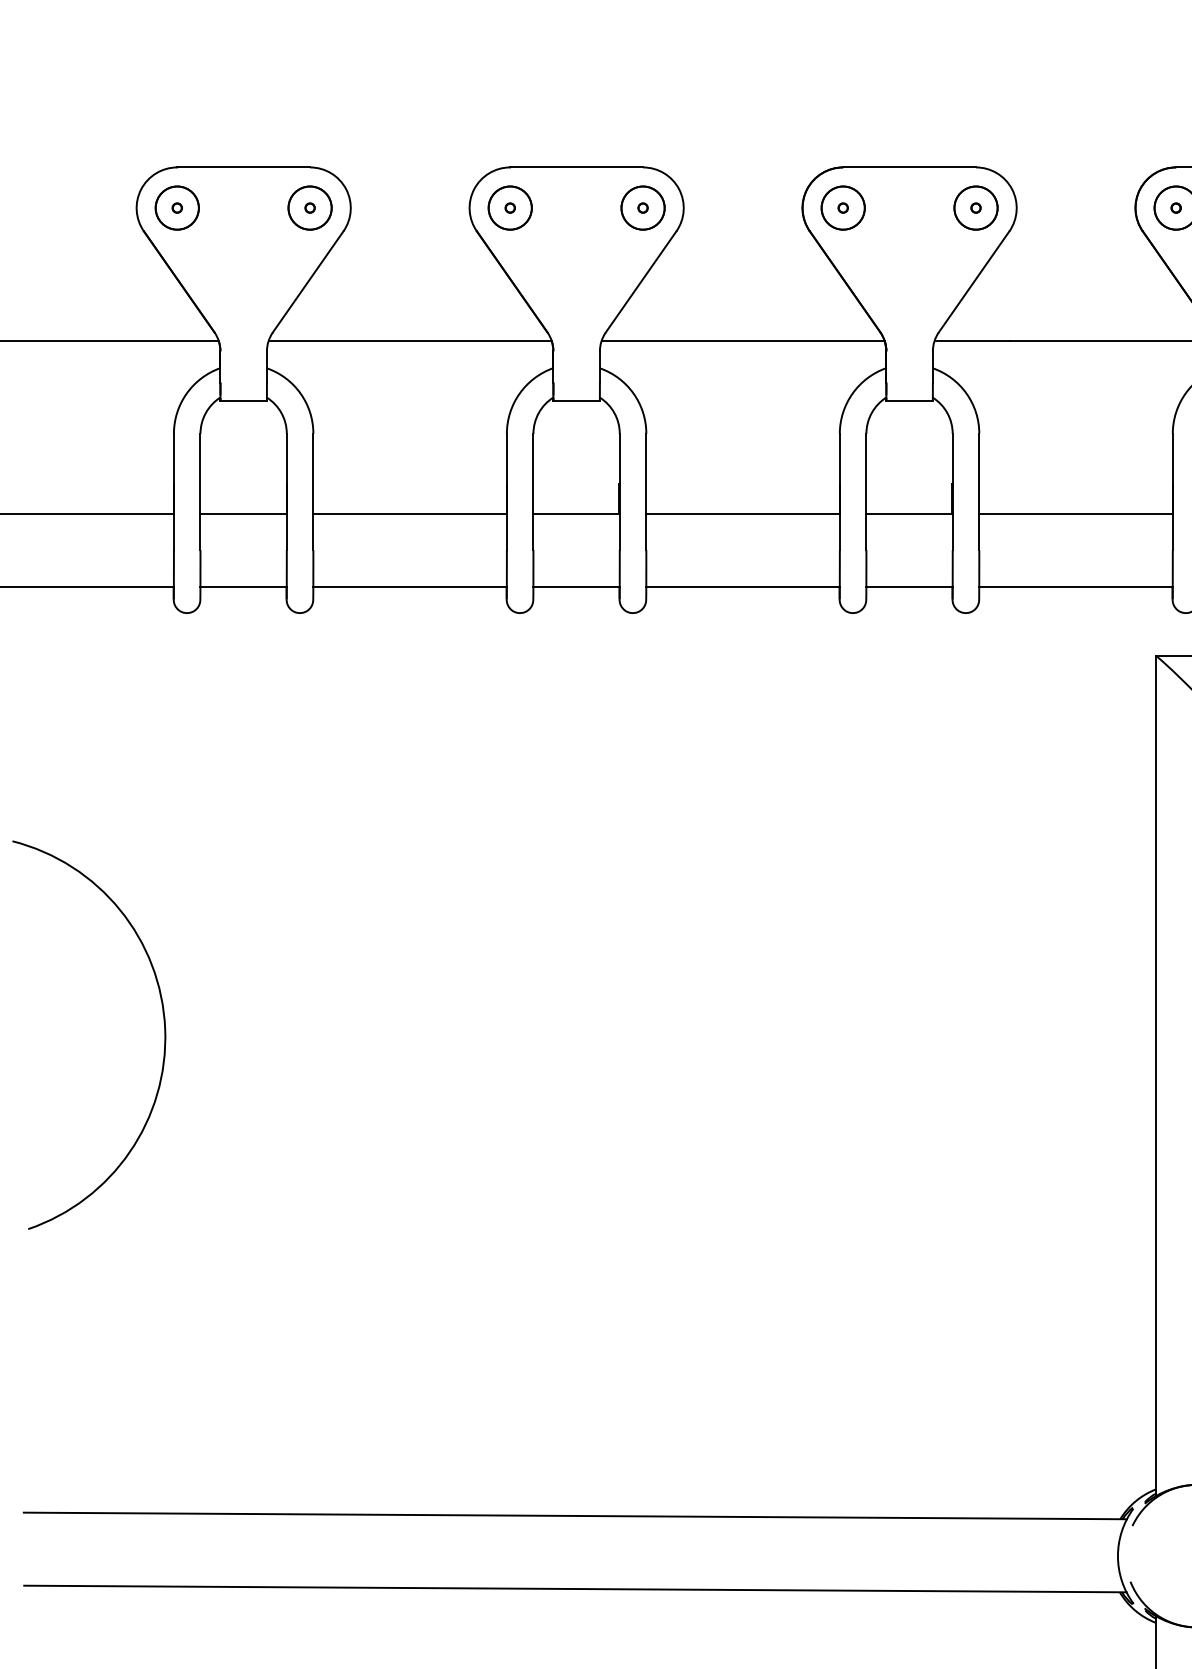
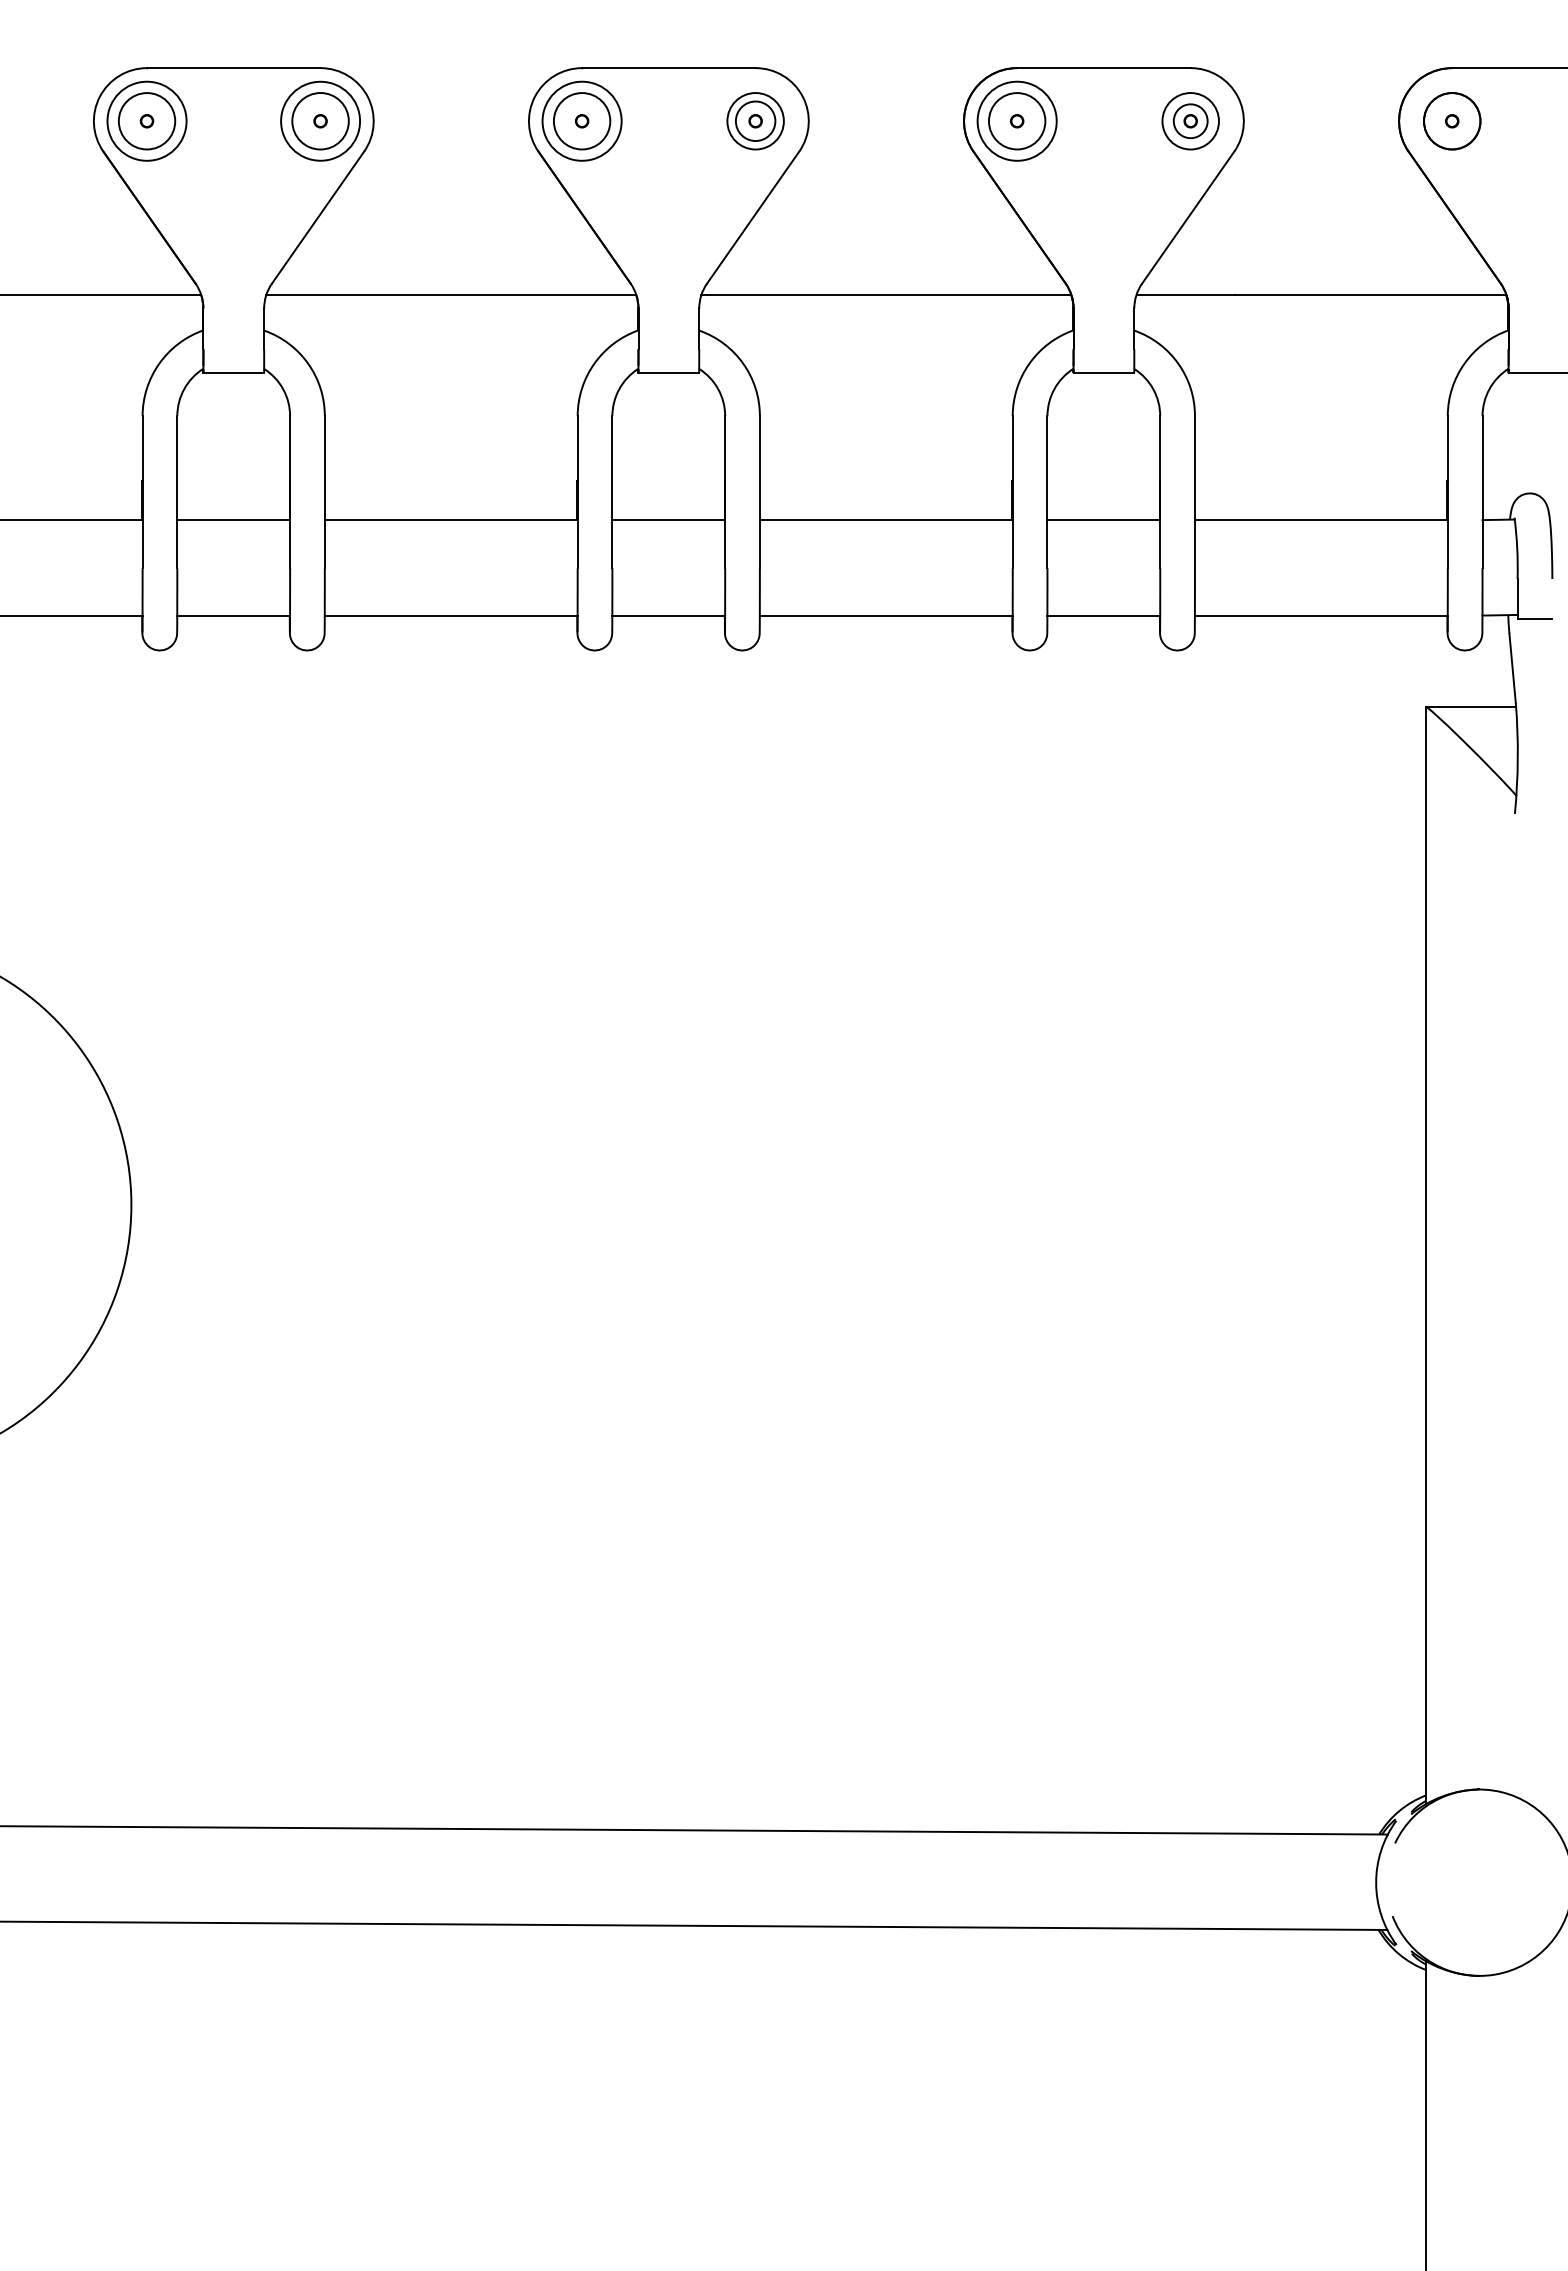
circle: (176, 208) -> (146, 121), size x1.4
circle: (310, 208) -> (320, 121), size x1.4
circle: (509, 208) -> (581, 121), size x1.4
circle: (642, 208) -> (755, 121), size x0.7
circle: (842, 208) -> (1016, 121), size x1.4
circle: (975, 208) -> (1190, 121), size x0.6

